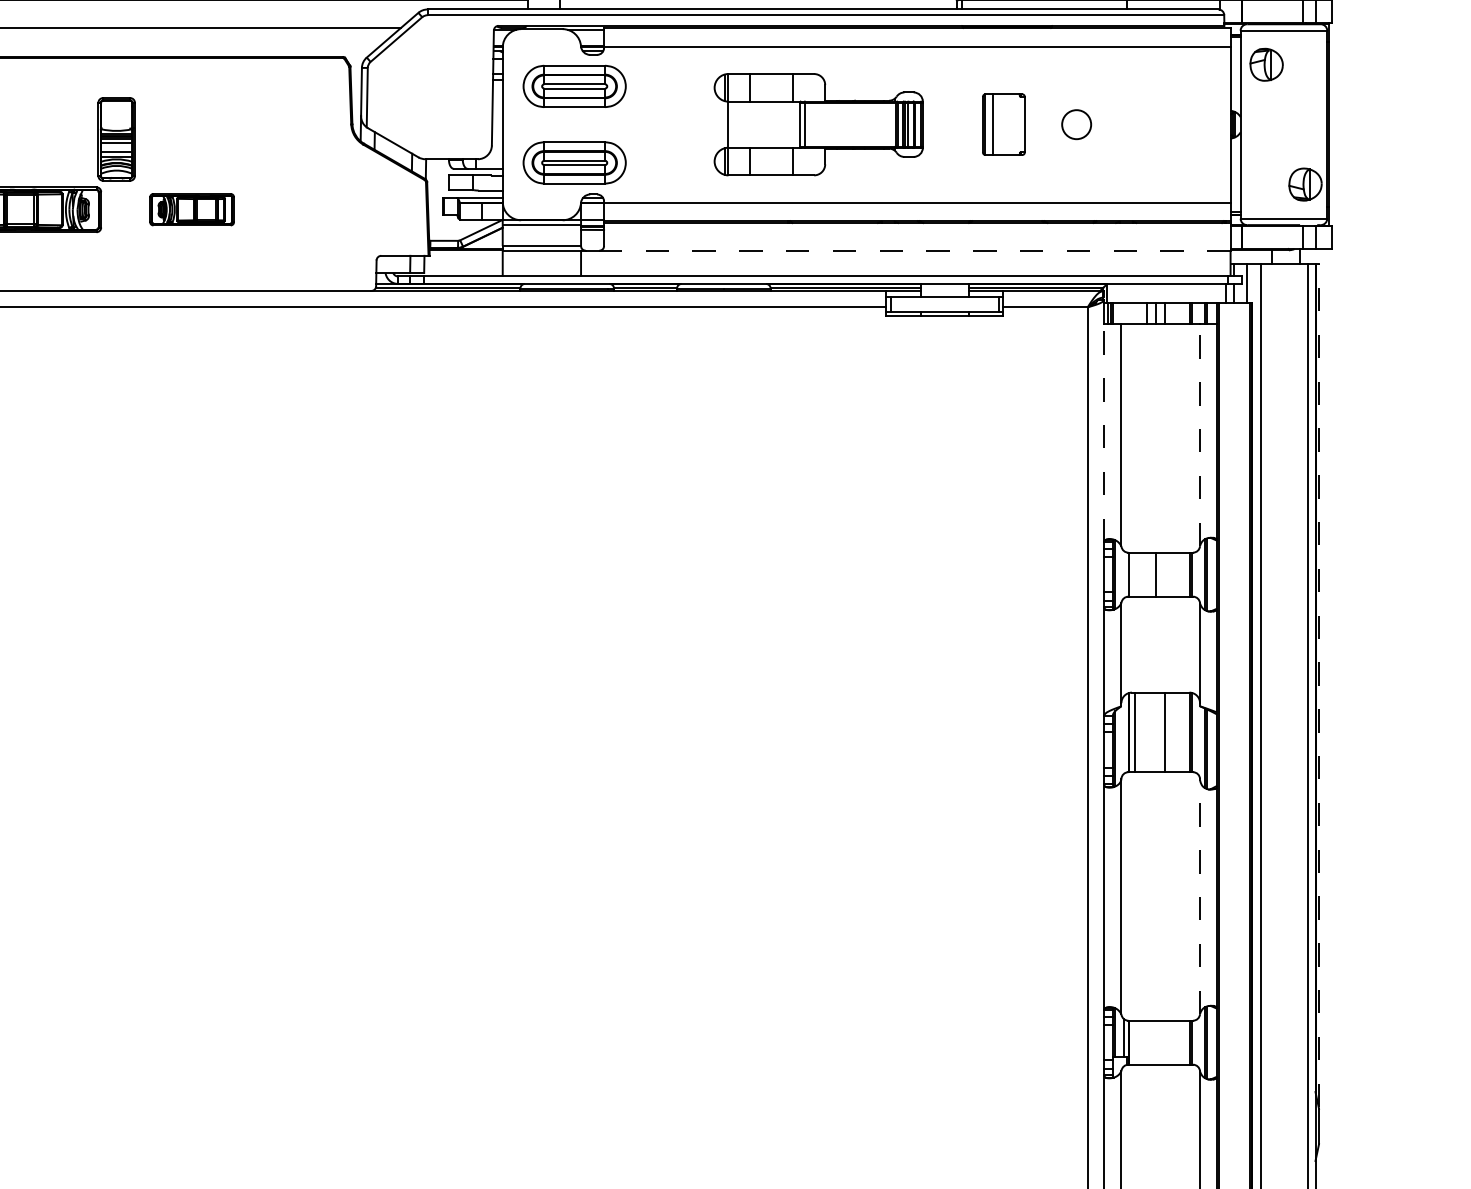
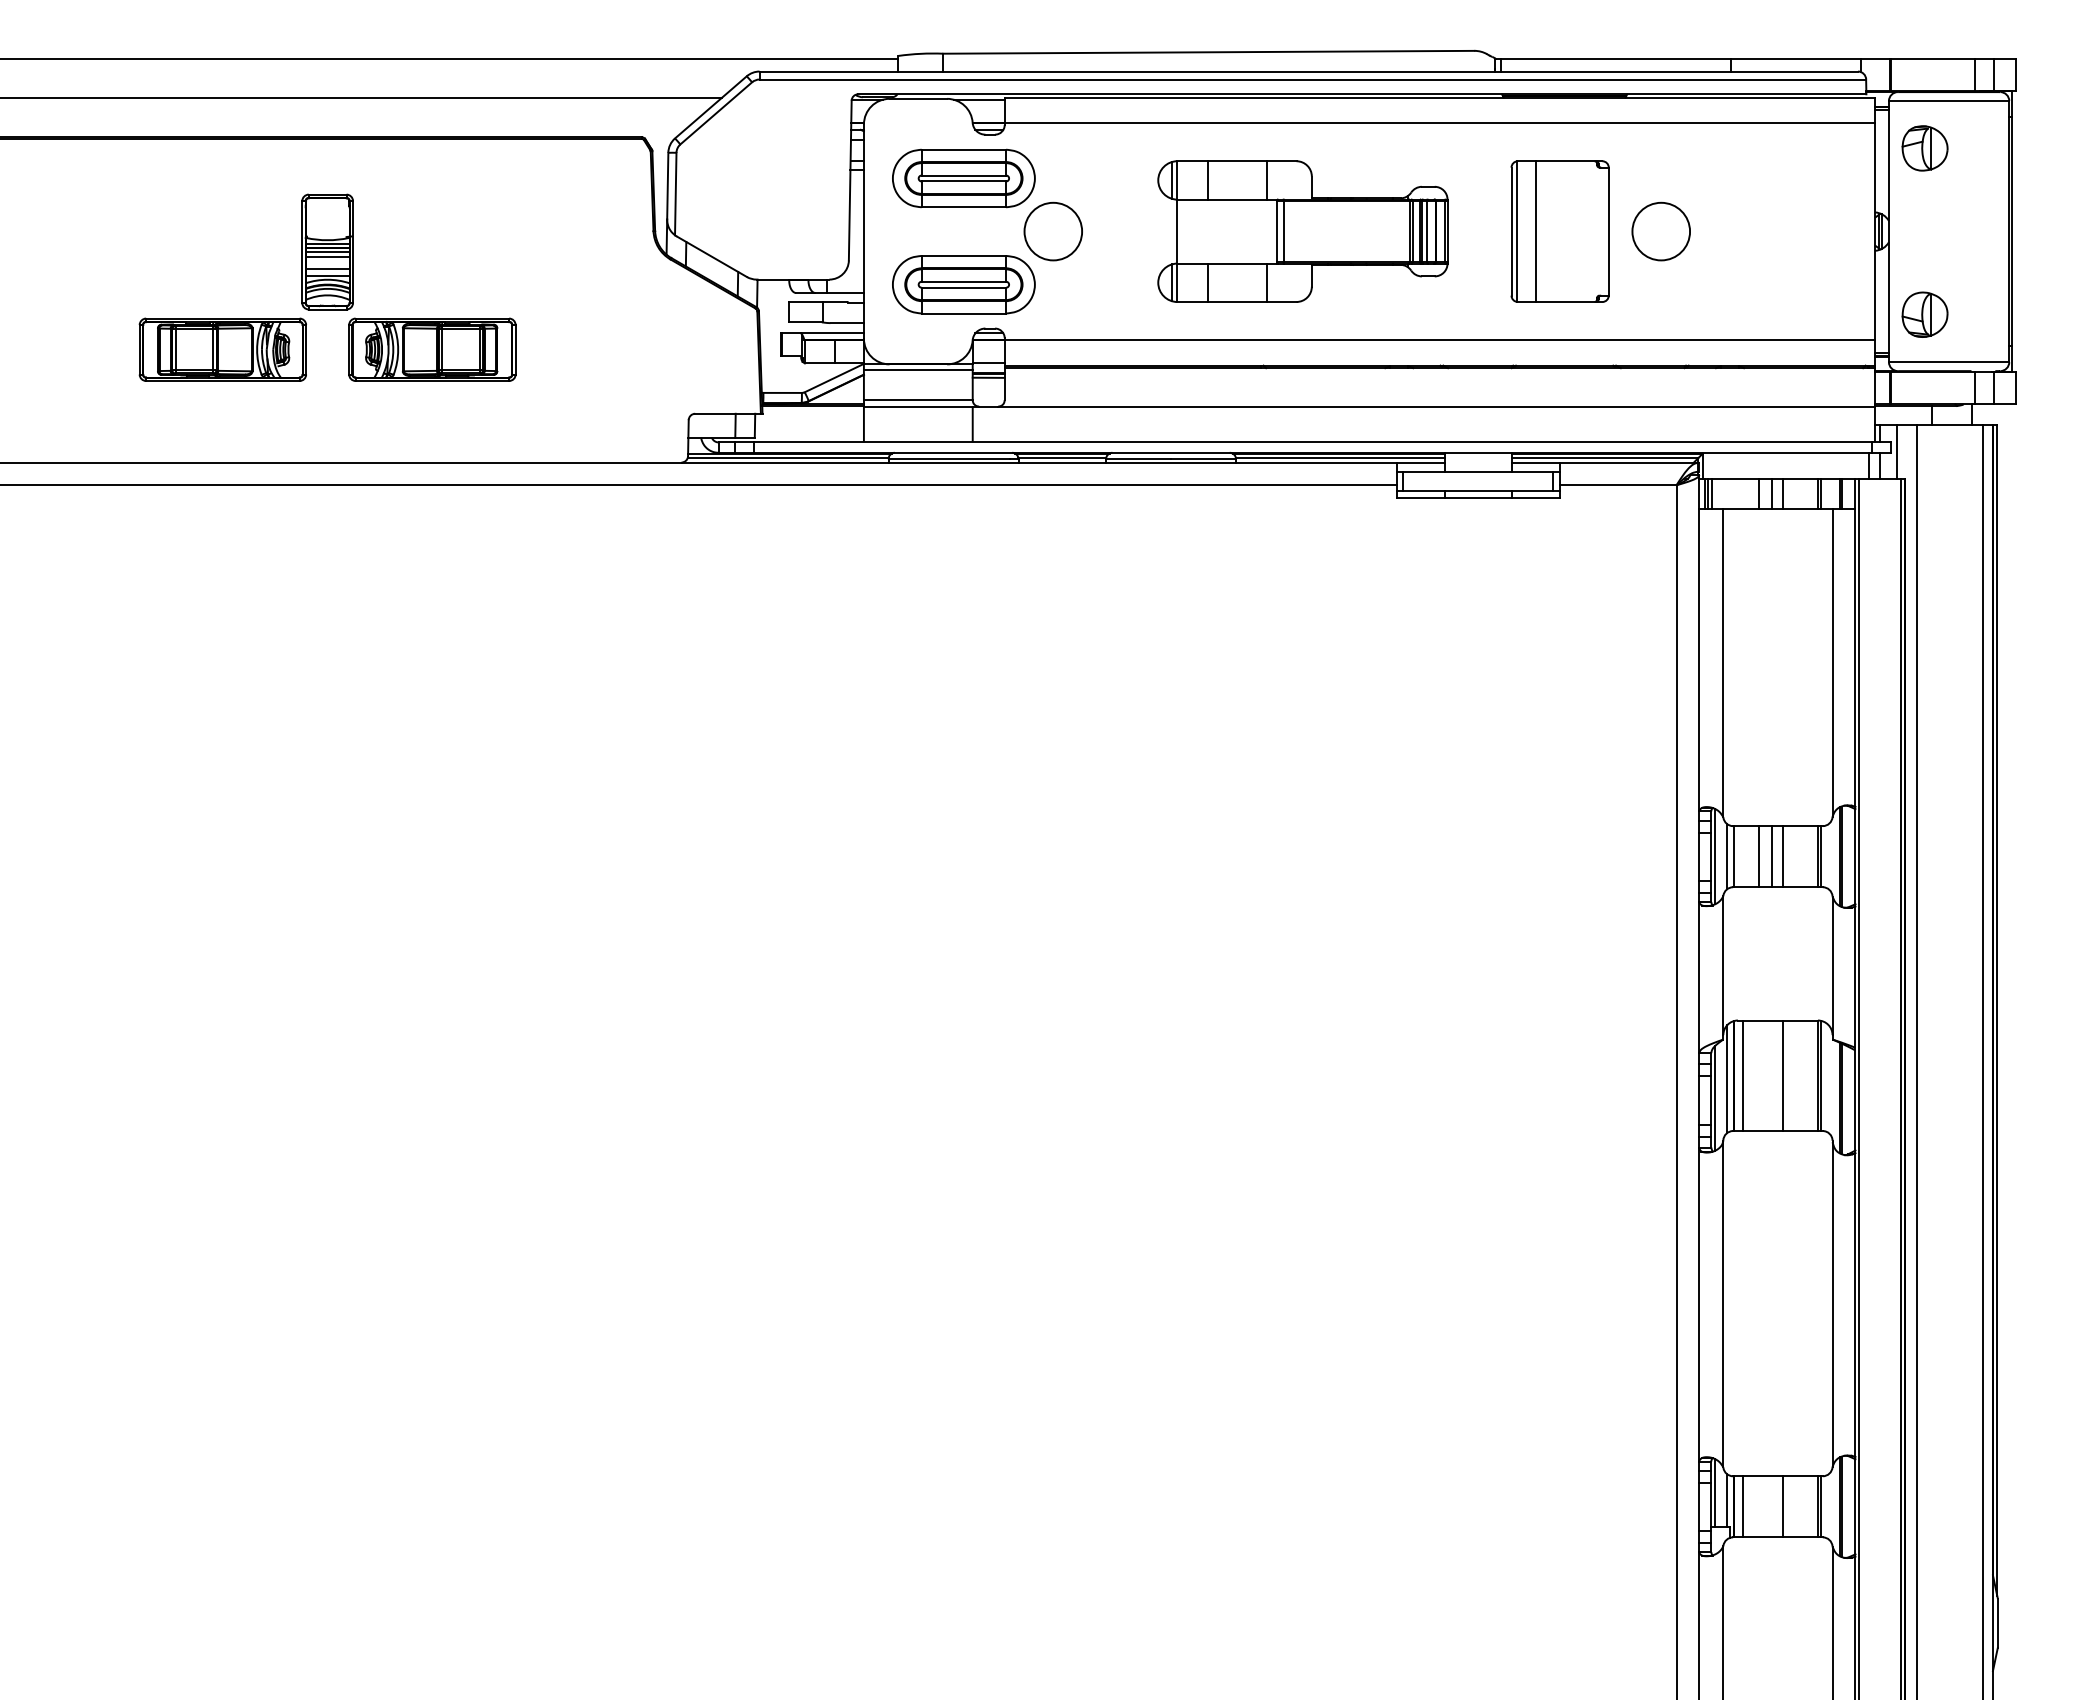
circle: (638, 124) -> (1052, 231), added
part: (1003, 124) -> (1559, 231), size x1.67
circle: (1076, 124) -> (1660, 231), size x1.43
part: (1305, 184) -> (1924, 314), moved
part: (192, 209) -> (432, 349), size x1.43
line: (914, 250) -> (1436, 406), dashed -> solid
line: (1104, 432) -> (1699, 659), dashed -> solid
line: (1200, 434) -> (1832, 662), dashed -> solid
line: (1124, 574) -> (1727, 856), added
line: (1146, 574) -> (1758, 856), added
line: (1164, 574) -> (1783, 856), added
line: (1318, 685) -> (1997, 1010), dashed -> solid
line: (1124, 735) -> (1727, 1079), added
line: (1200, 897) -> (1832, 1304), dashed -> solid
line: (1135, 1042) -> (1742, 1506), added
line: (1164, 1042) -> (1783, 1506), added

